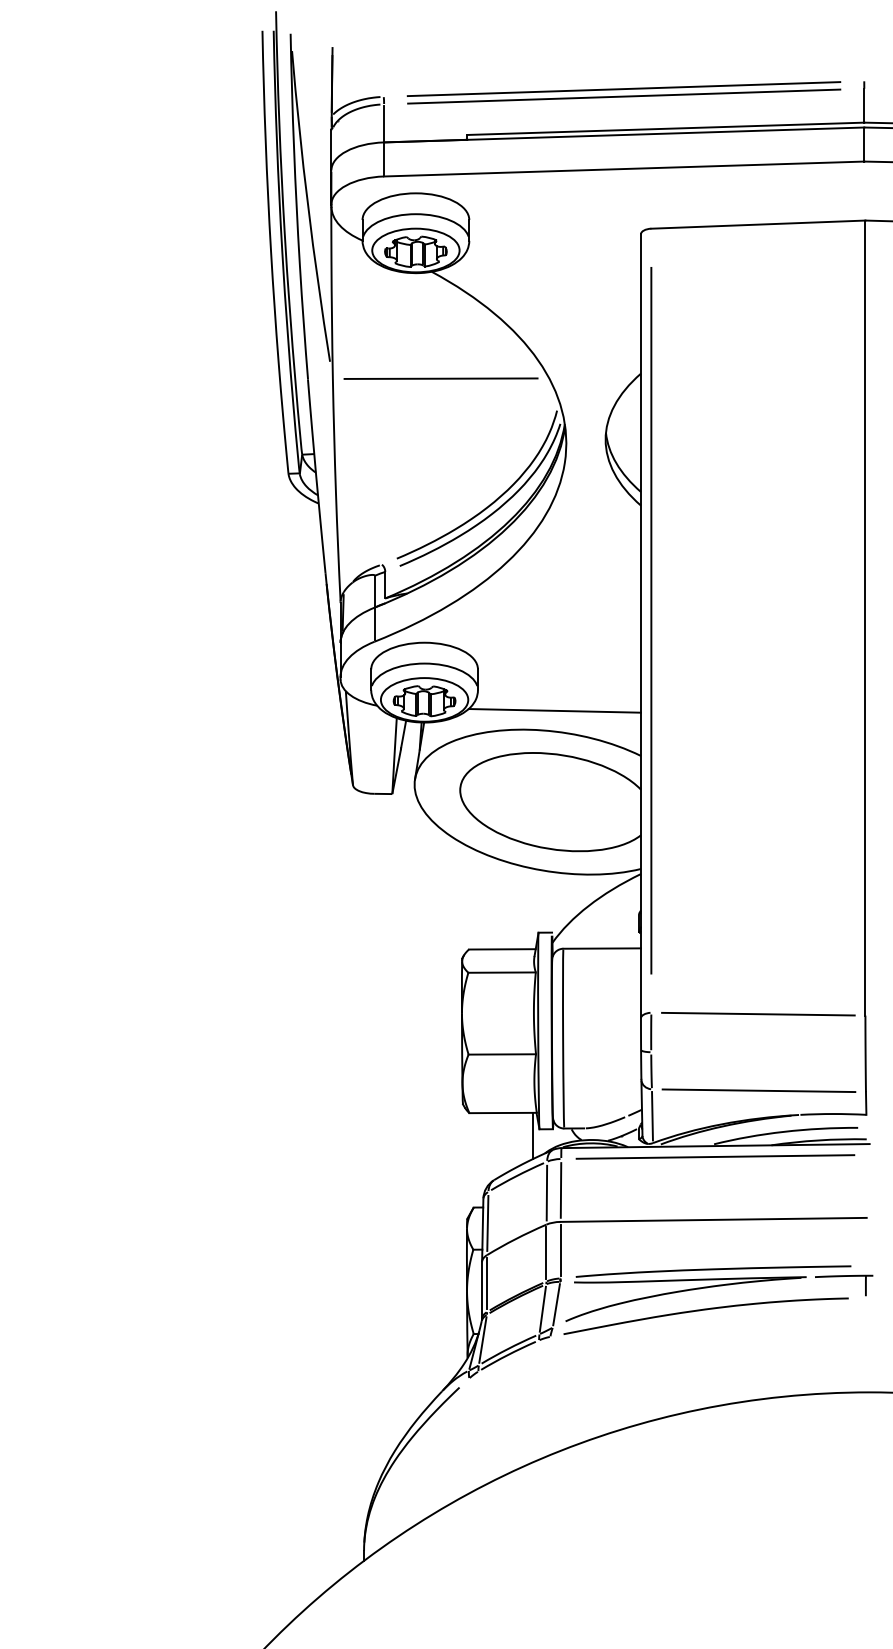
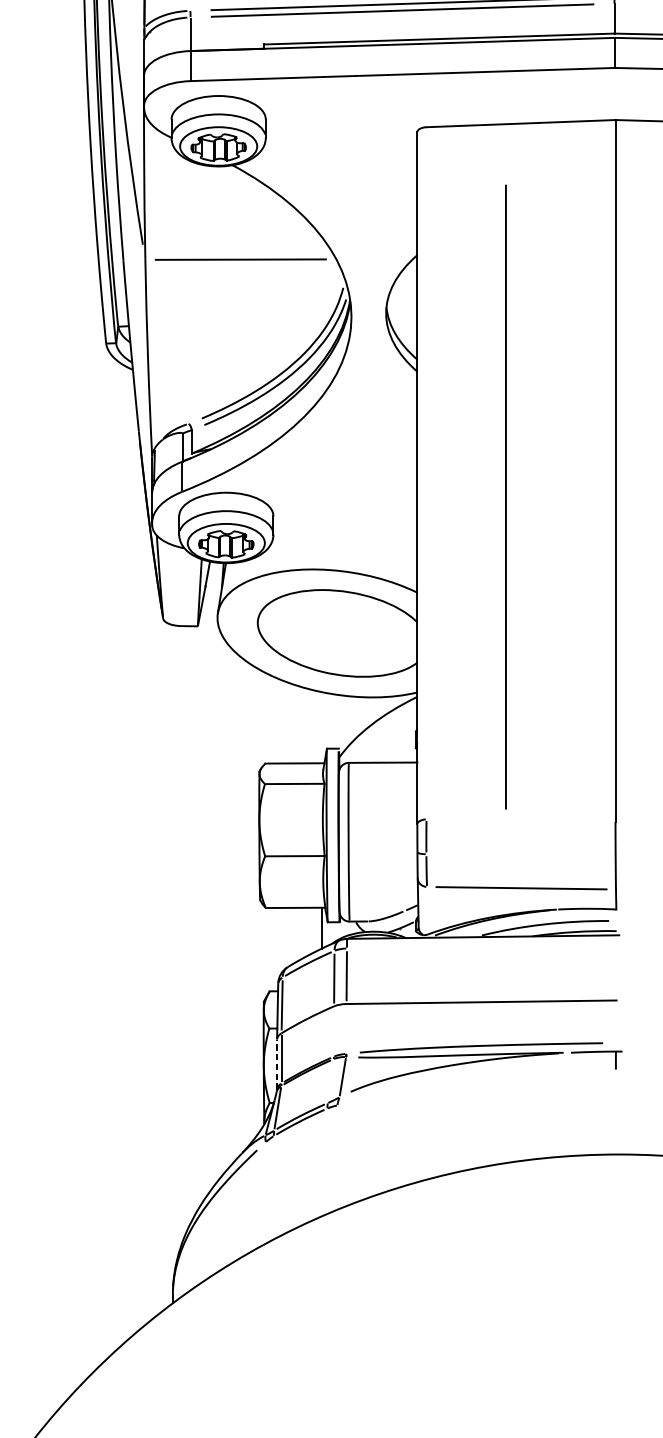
line: (651, 620) -> (506, 496), moved
line: (554, 710) -> (341, 552), removed
line: (758, 1013) -> (521, 820), removed
line: (652, 1116) -> (427, 910), removed
line: (715, 1156) -> (483, 946), removed
line: (560, 1249) -> (346, 1028), removed
line: (546, 1252) -> (333, 1031), removed
line: (482, 1289) -> (277, 1063), solid -> dashed
line: (542, 1308) -> (330, 1080), removed
curve: (705, 1310) -> (474, 1082), removed

